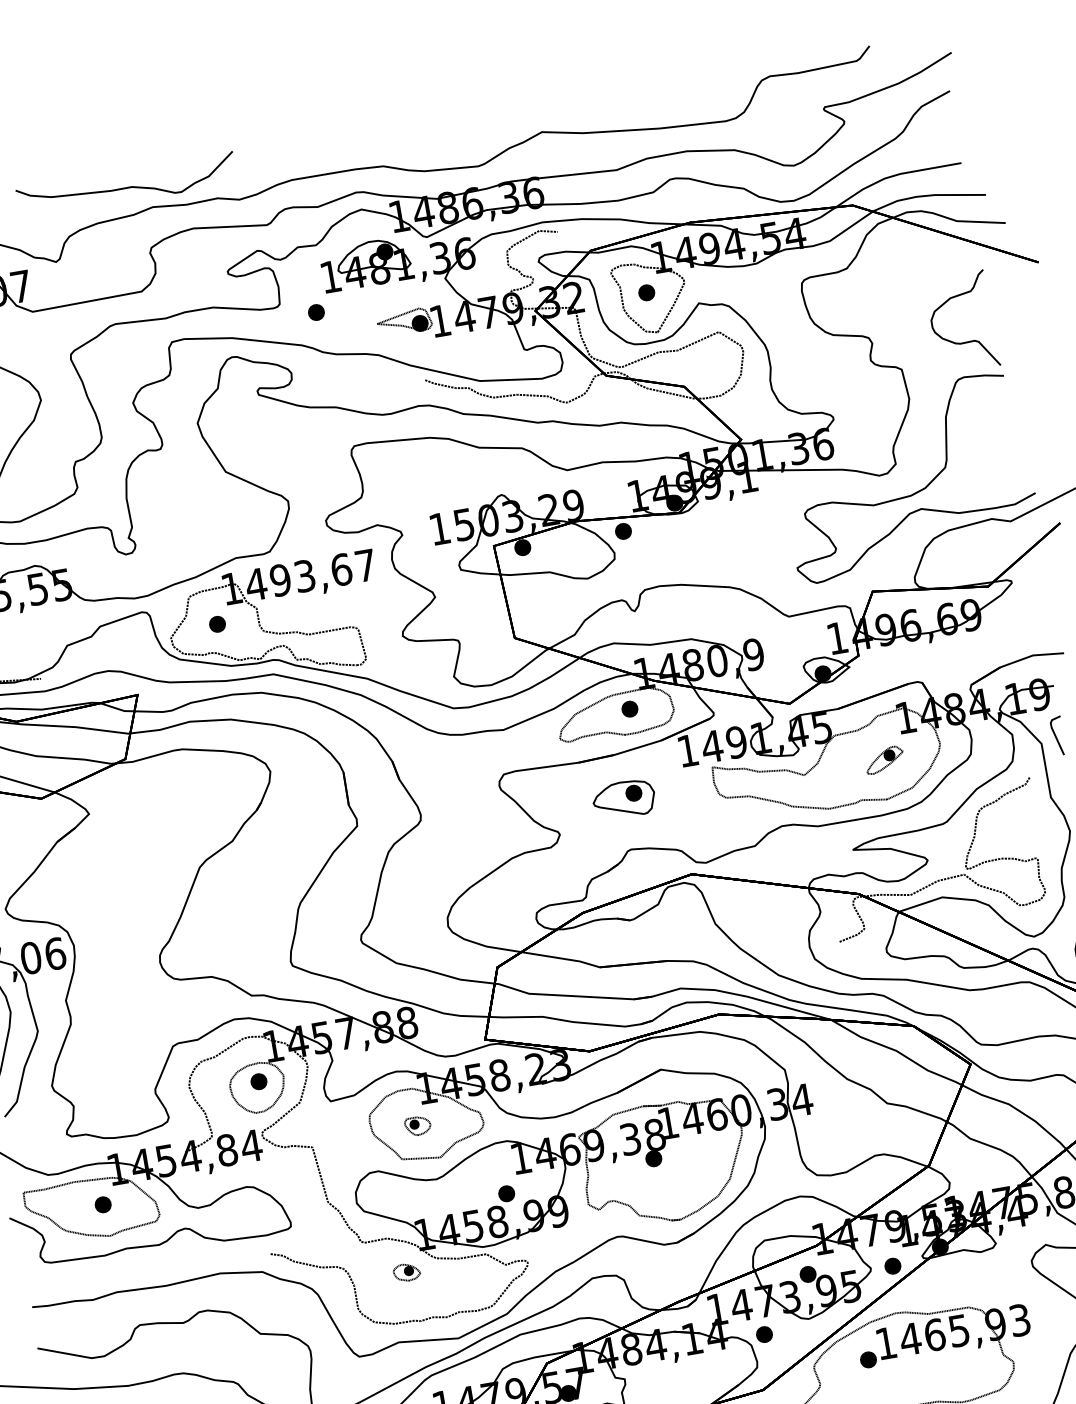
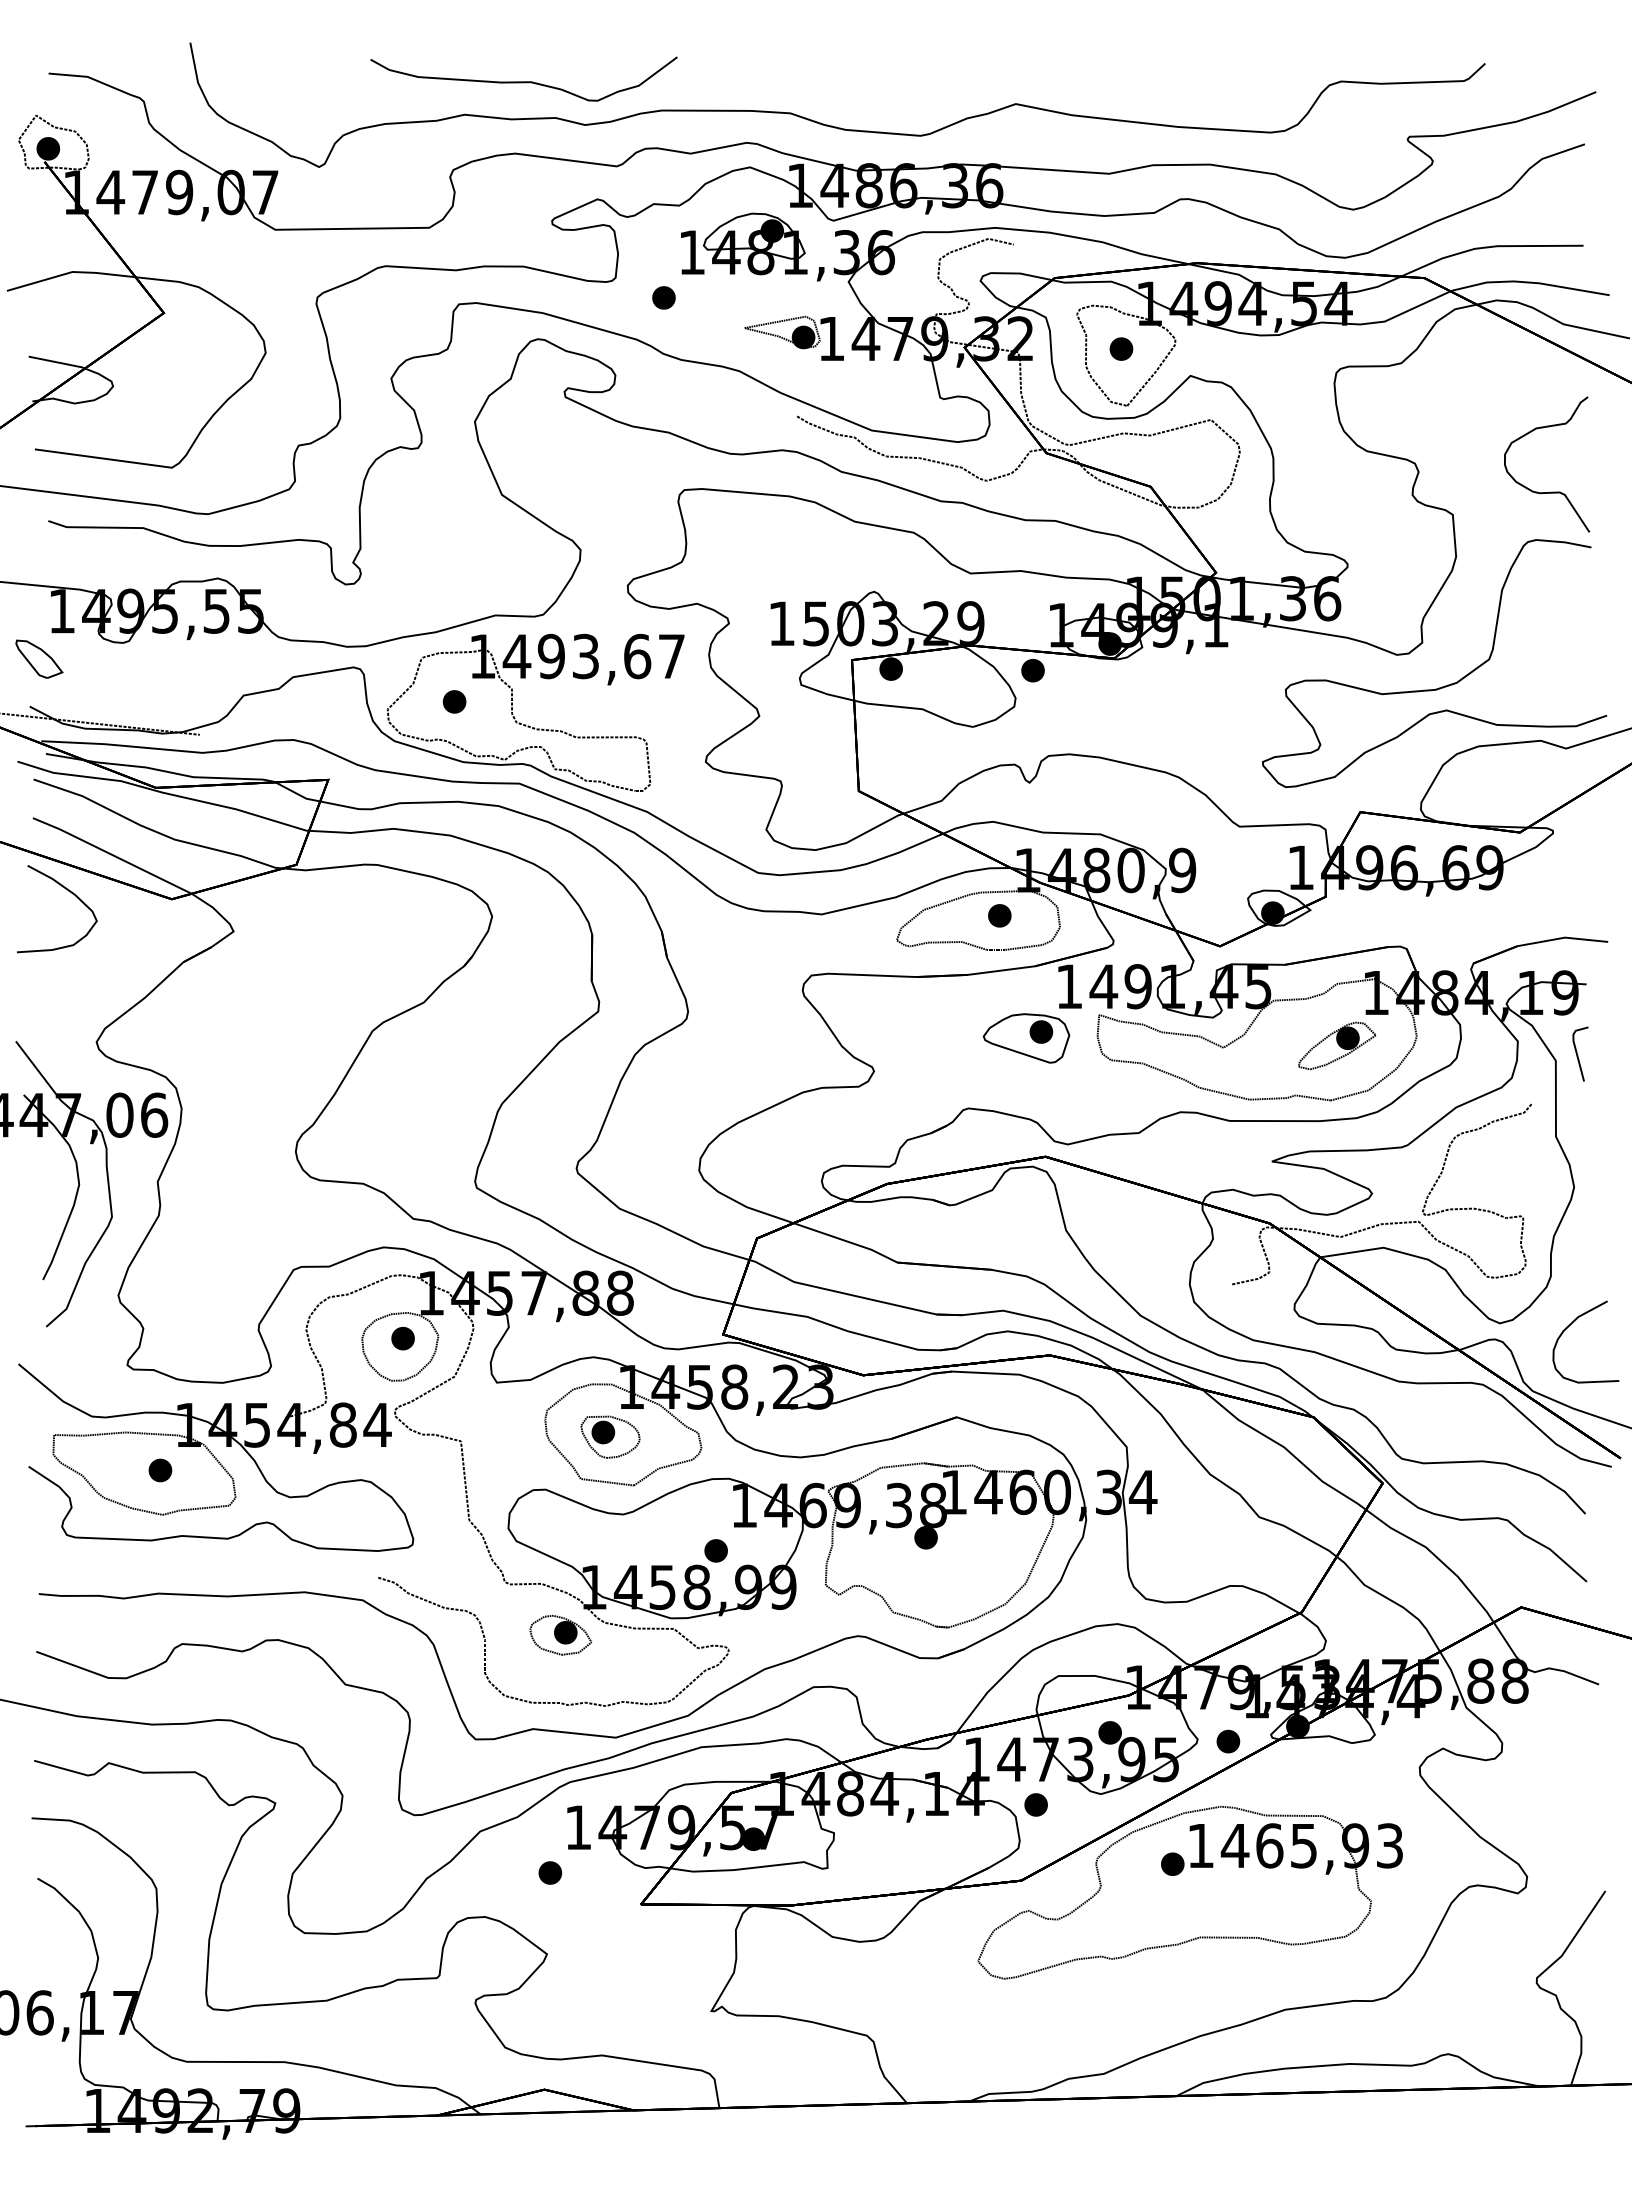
curve: (126, 187) -> (523, 81), moved
part: (884, 759) -> (1336, 1045), size x1.43
part: (624, 799) -> (1026, 1038), moved
part: (417, 1125) -> (610, 1436), size x1.67
part: (406, 1272) -> (560, 1634), size x1.67

